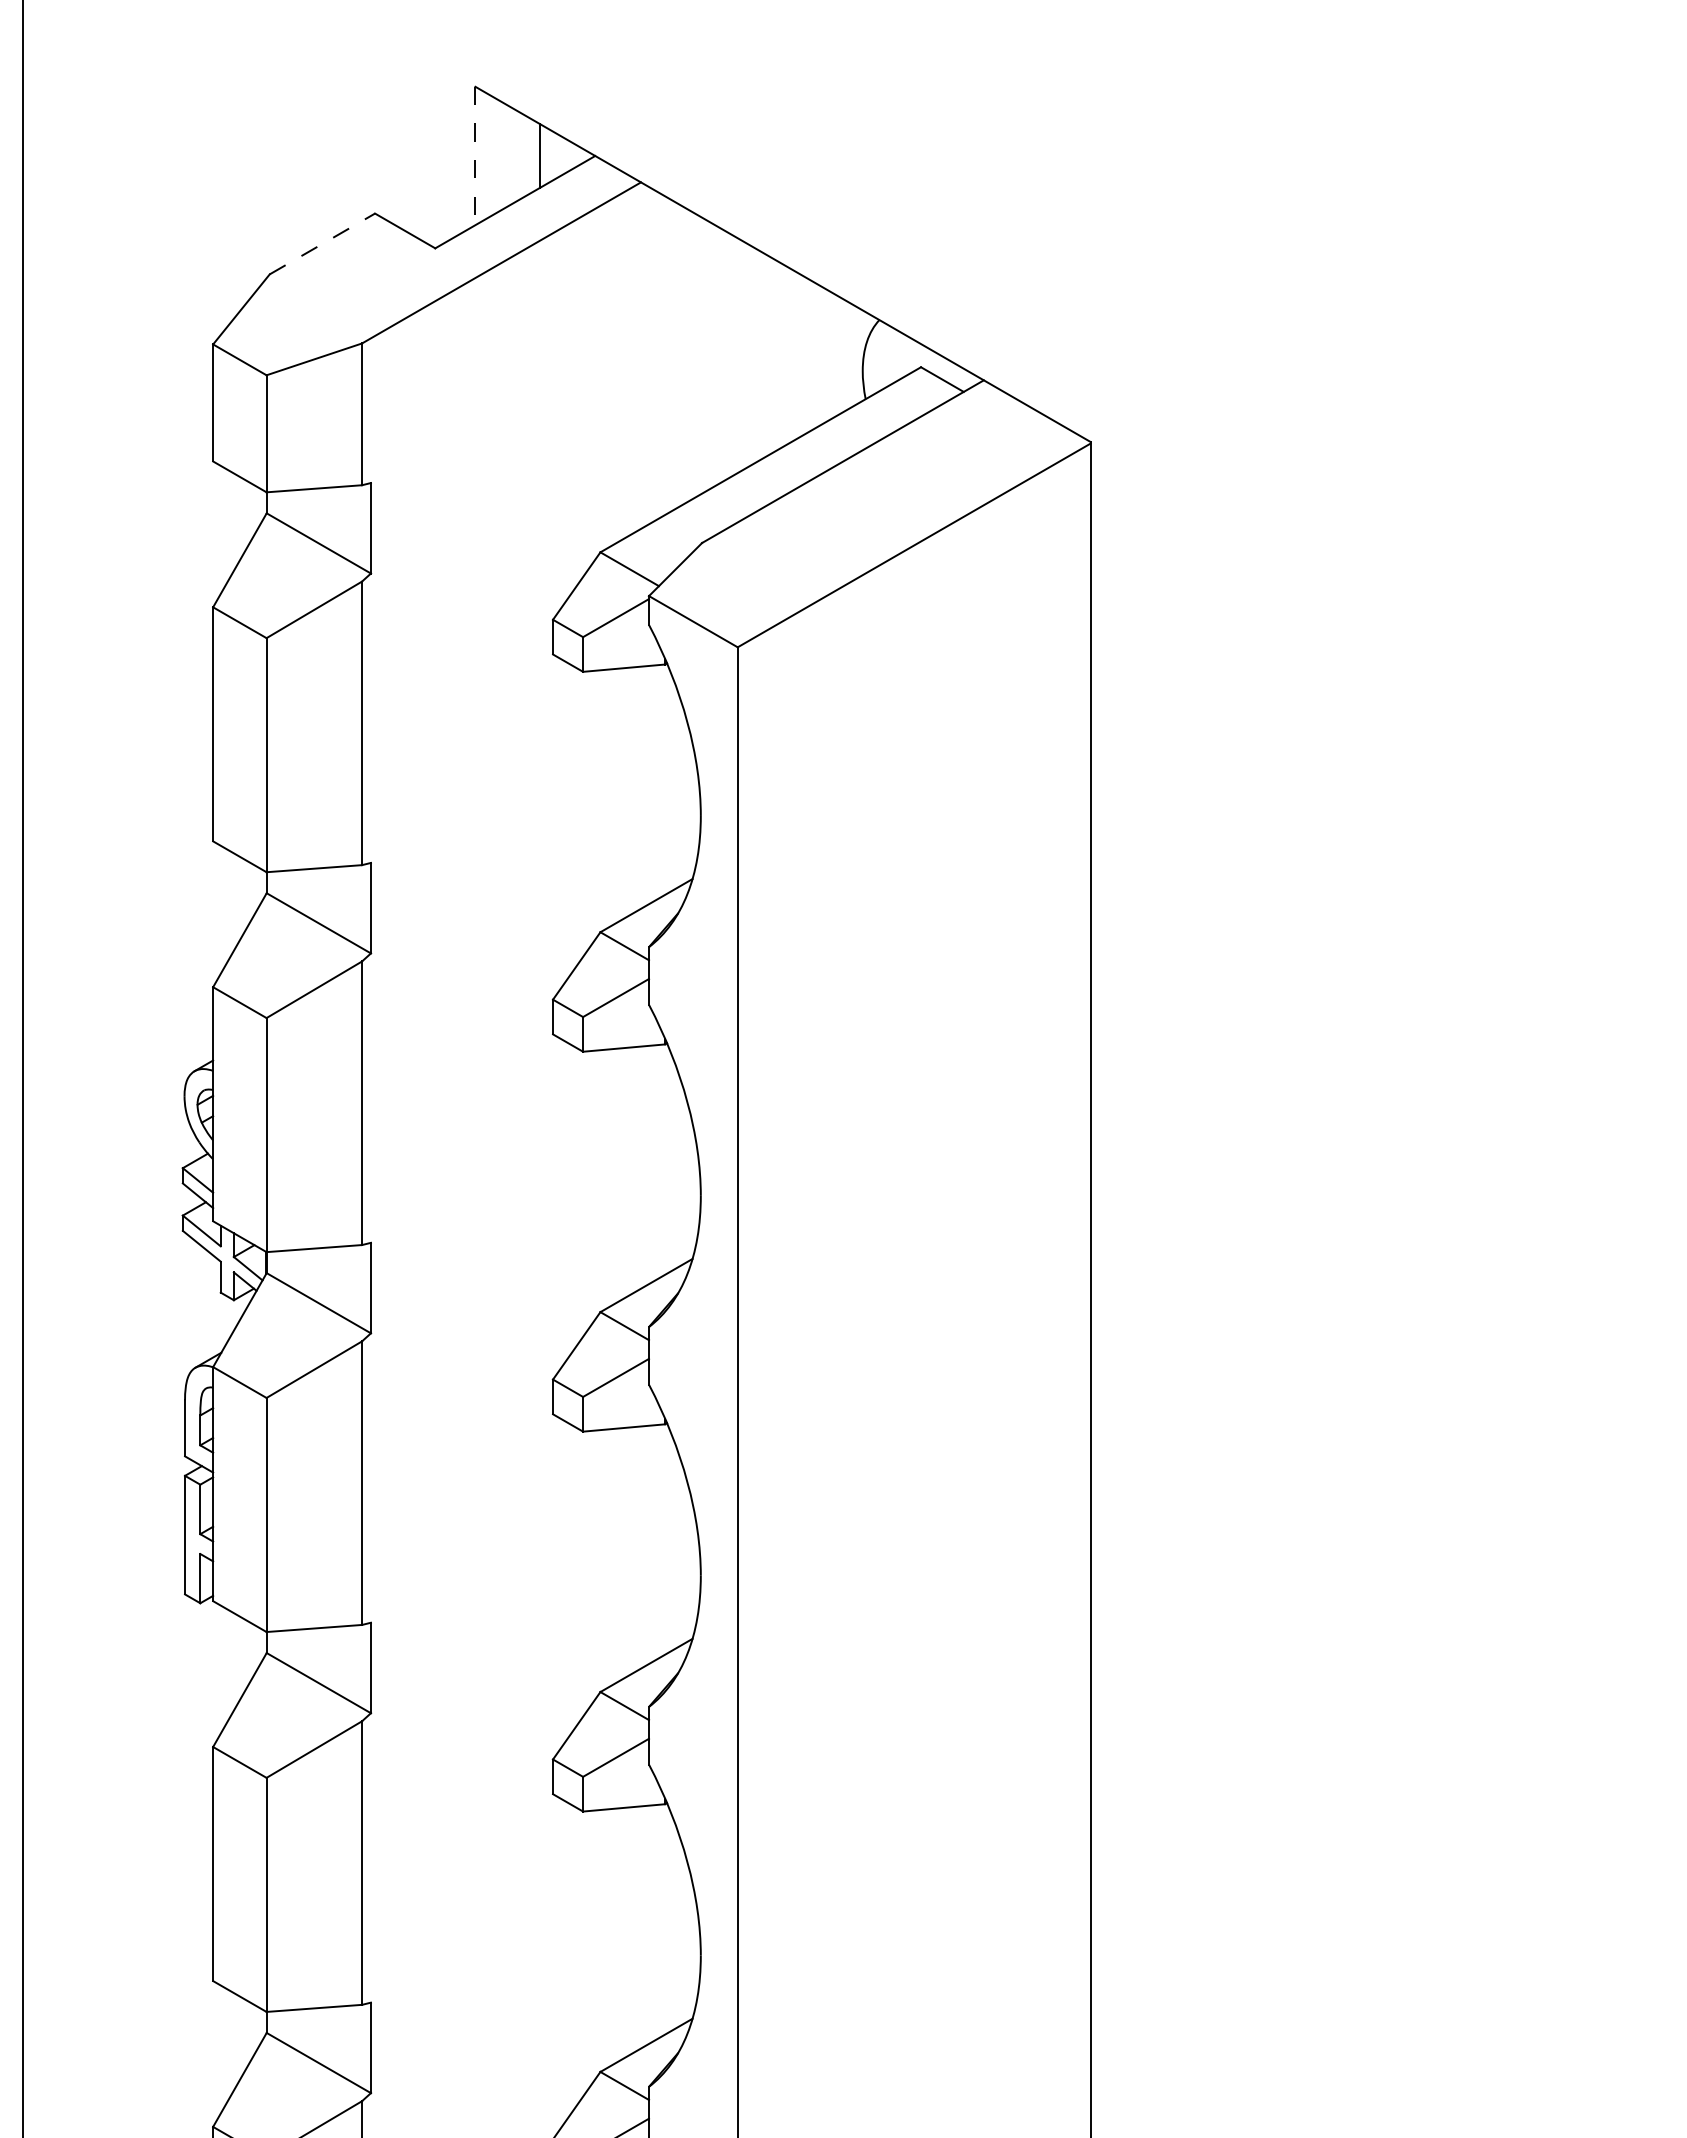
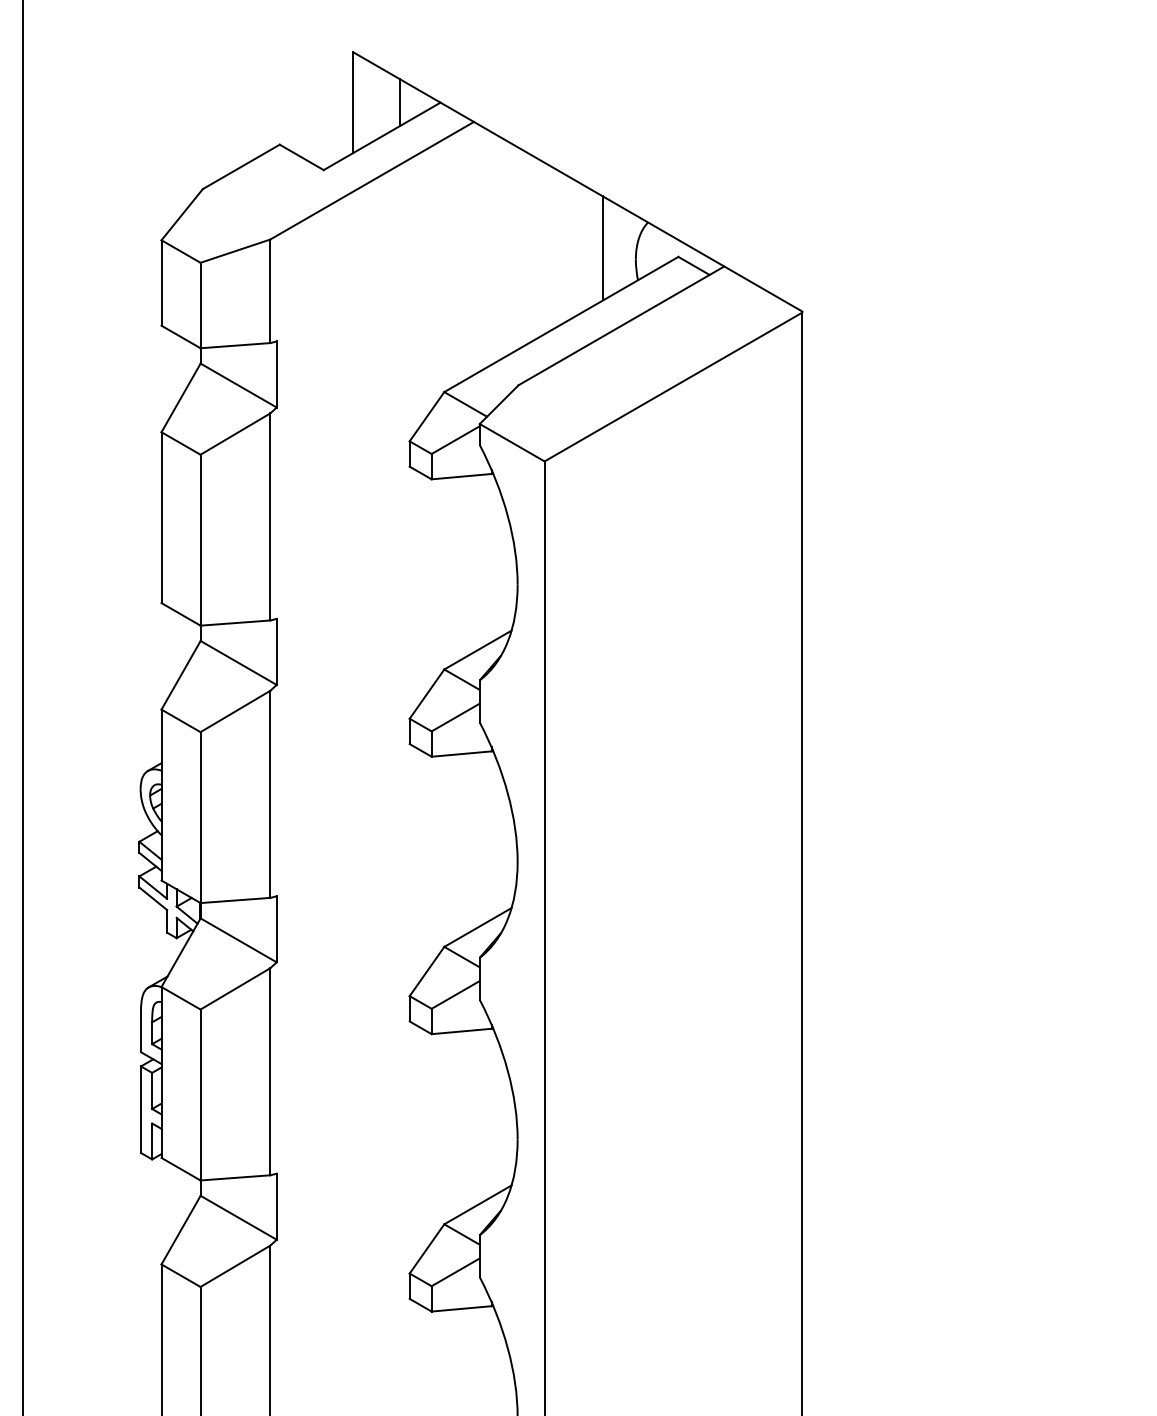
line: (475, 156) -> (353, 103), dashed -> solid
line: (322, 243) -> (241, 166), dashed -> solid
line: (817, 355) -> (602, 248), added

